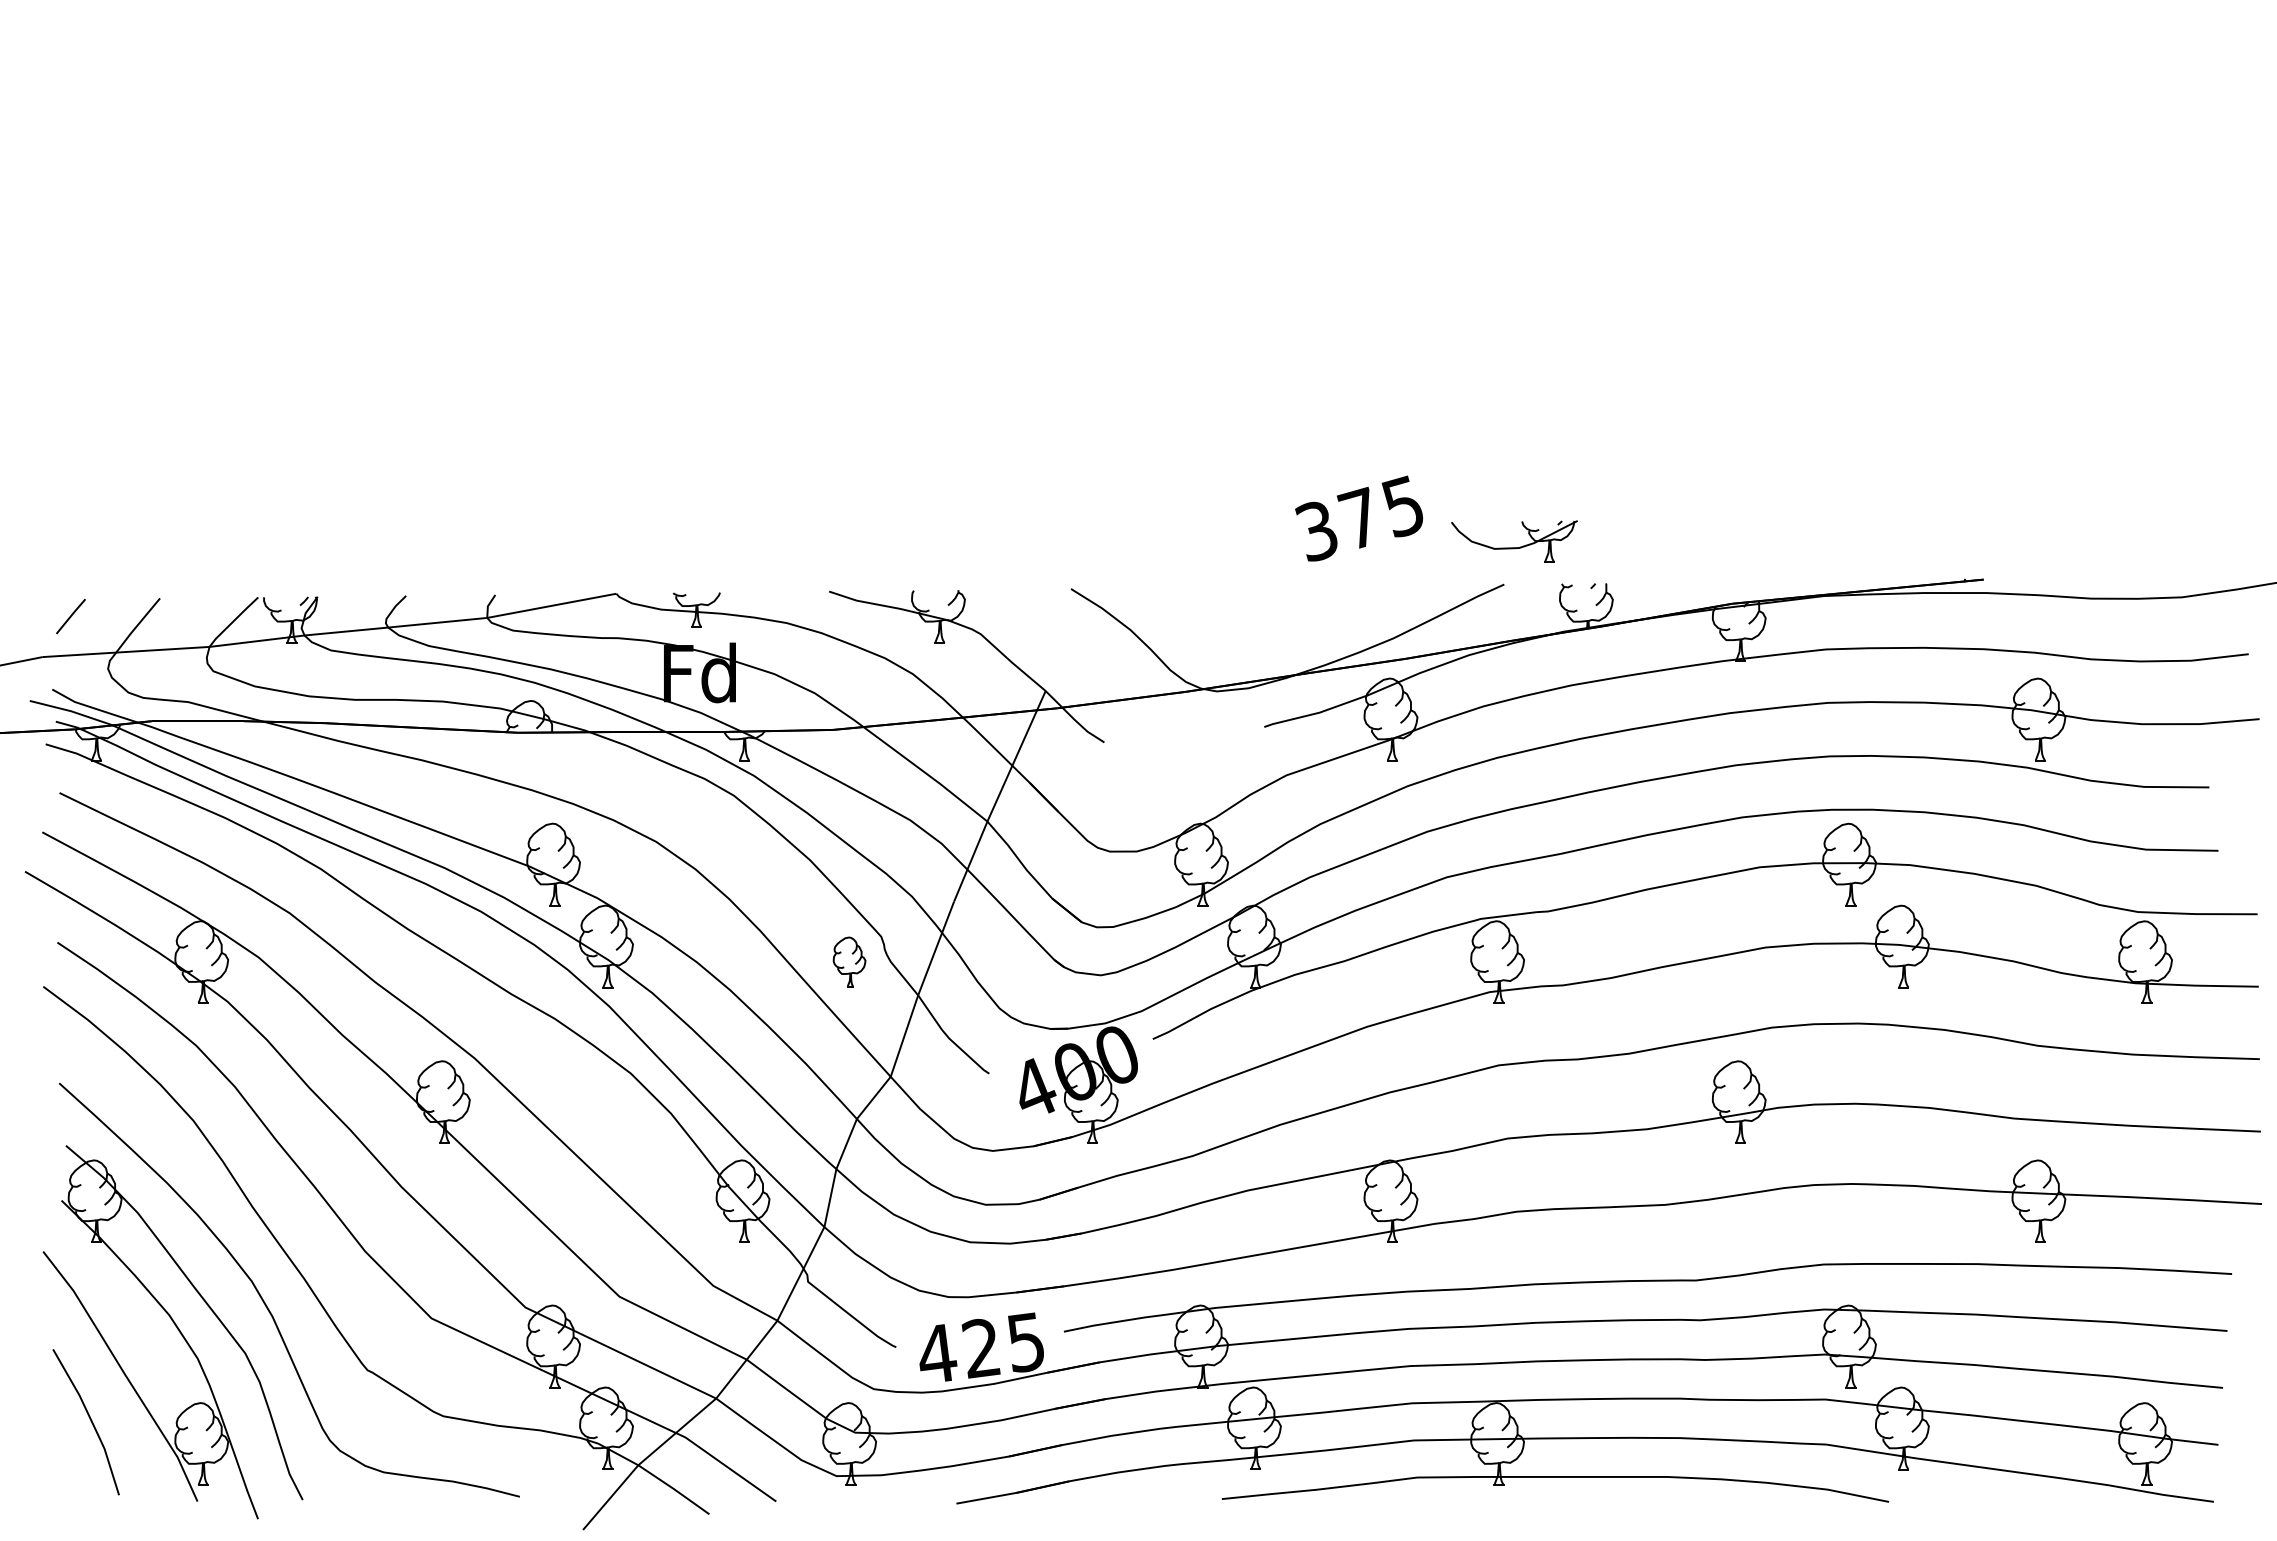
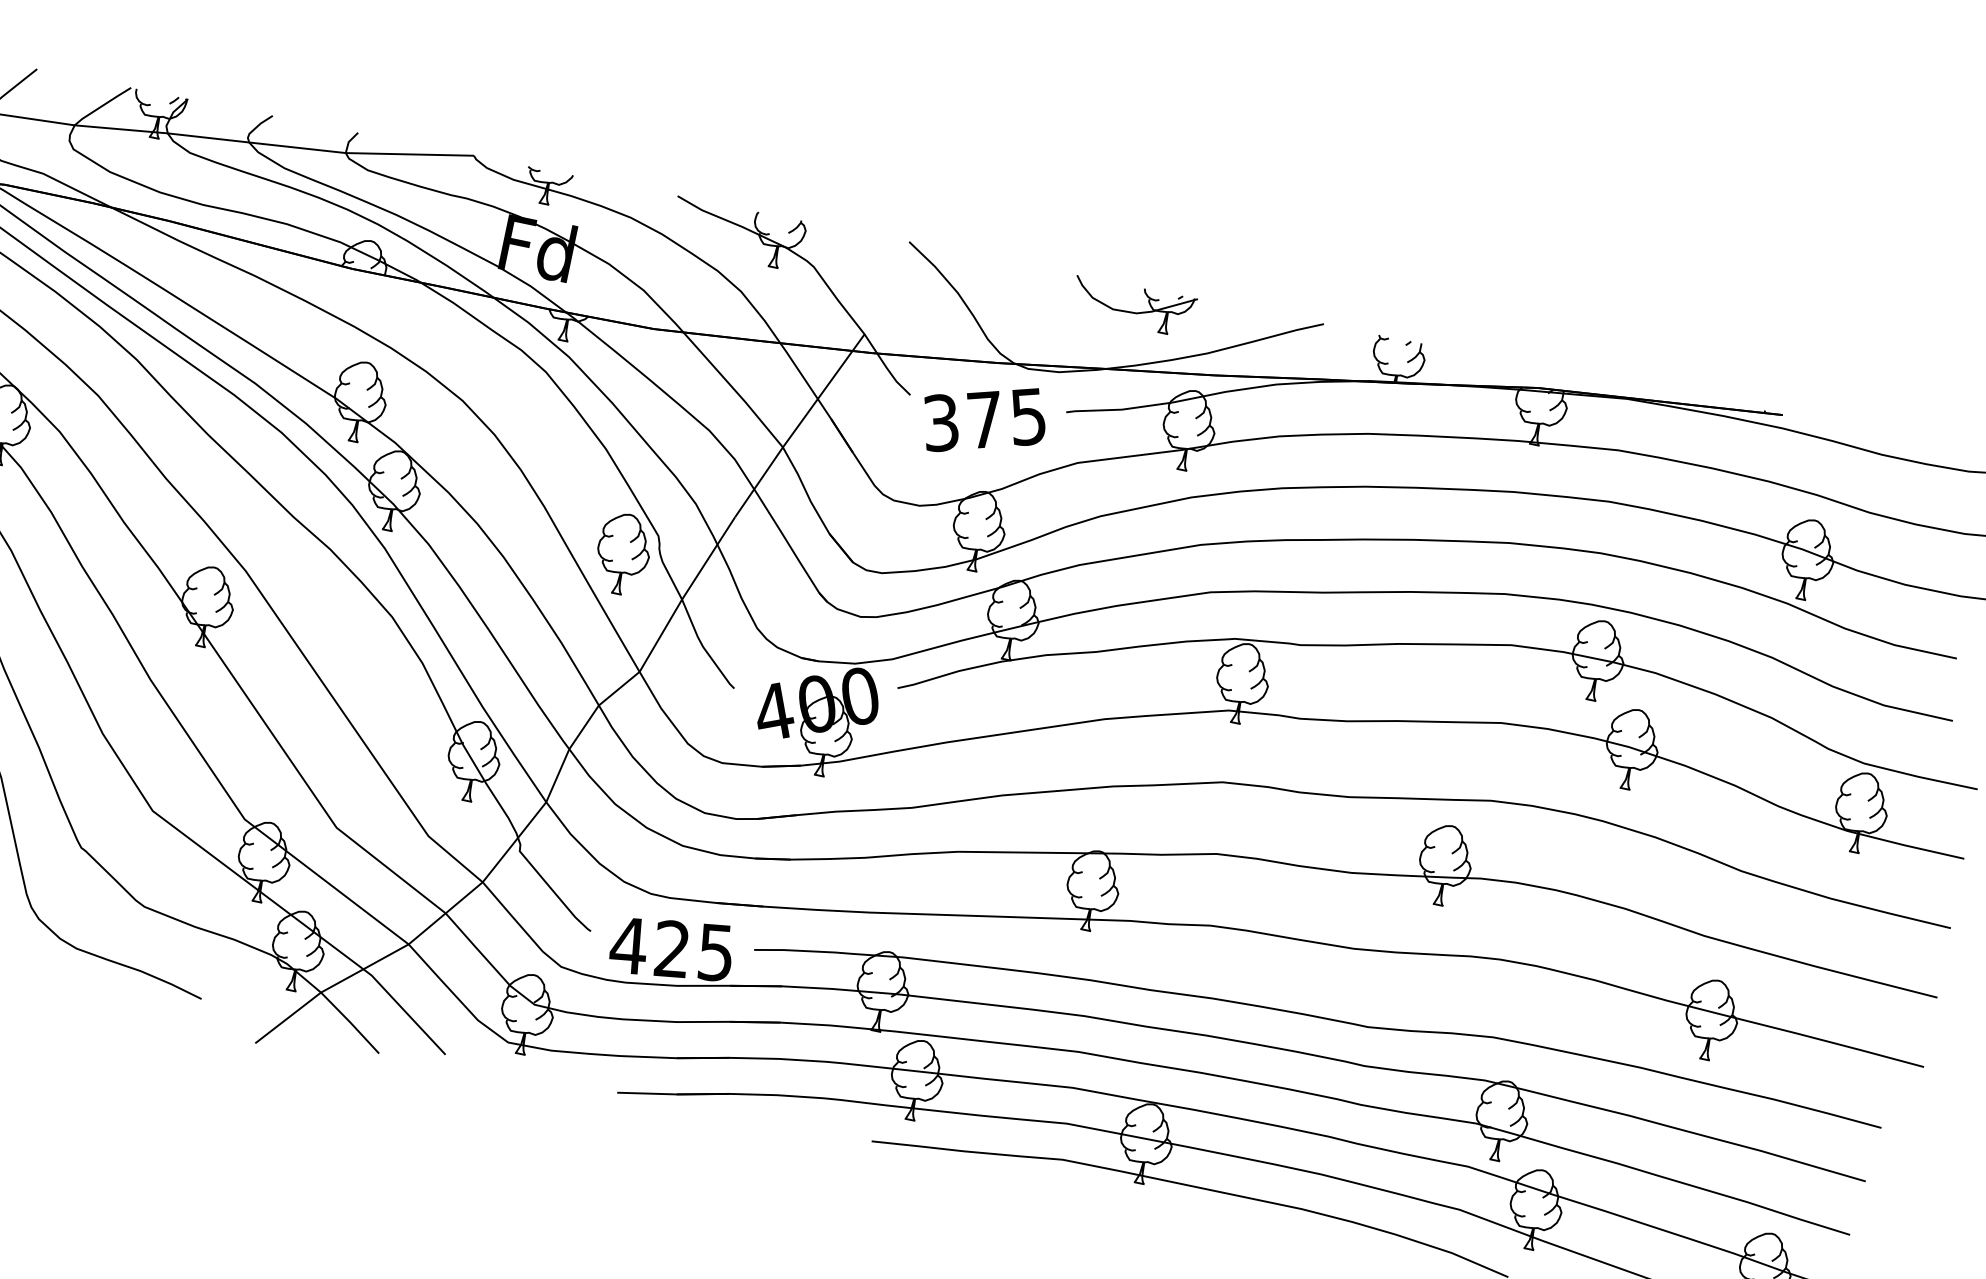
text: (1359, 518) -> (984, 419), moved
part: (1514, 541) -> (1133, 306), moved
part: (849, 961) -> (623, 553), size x1.67

